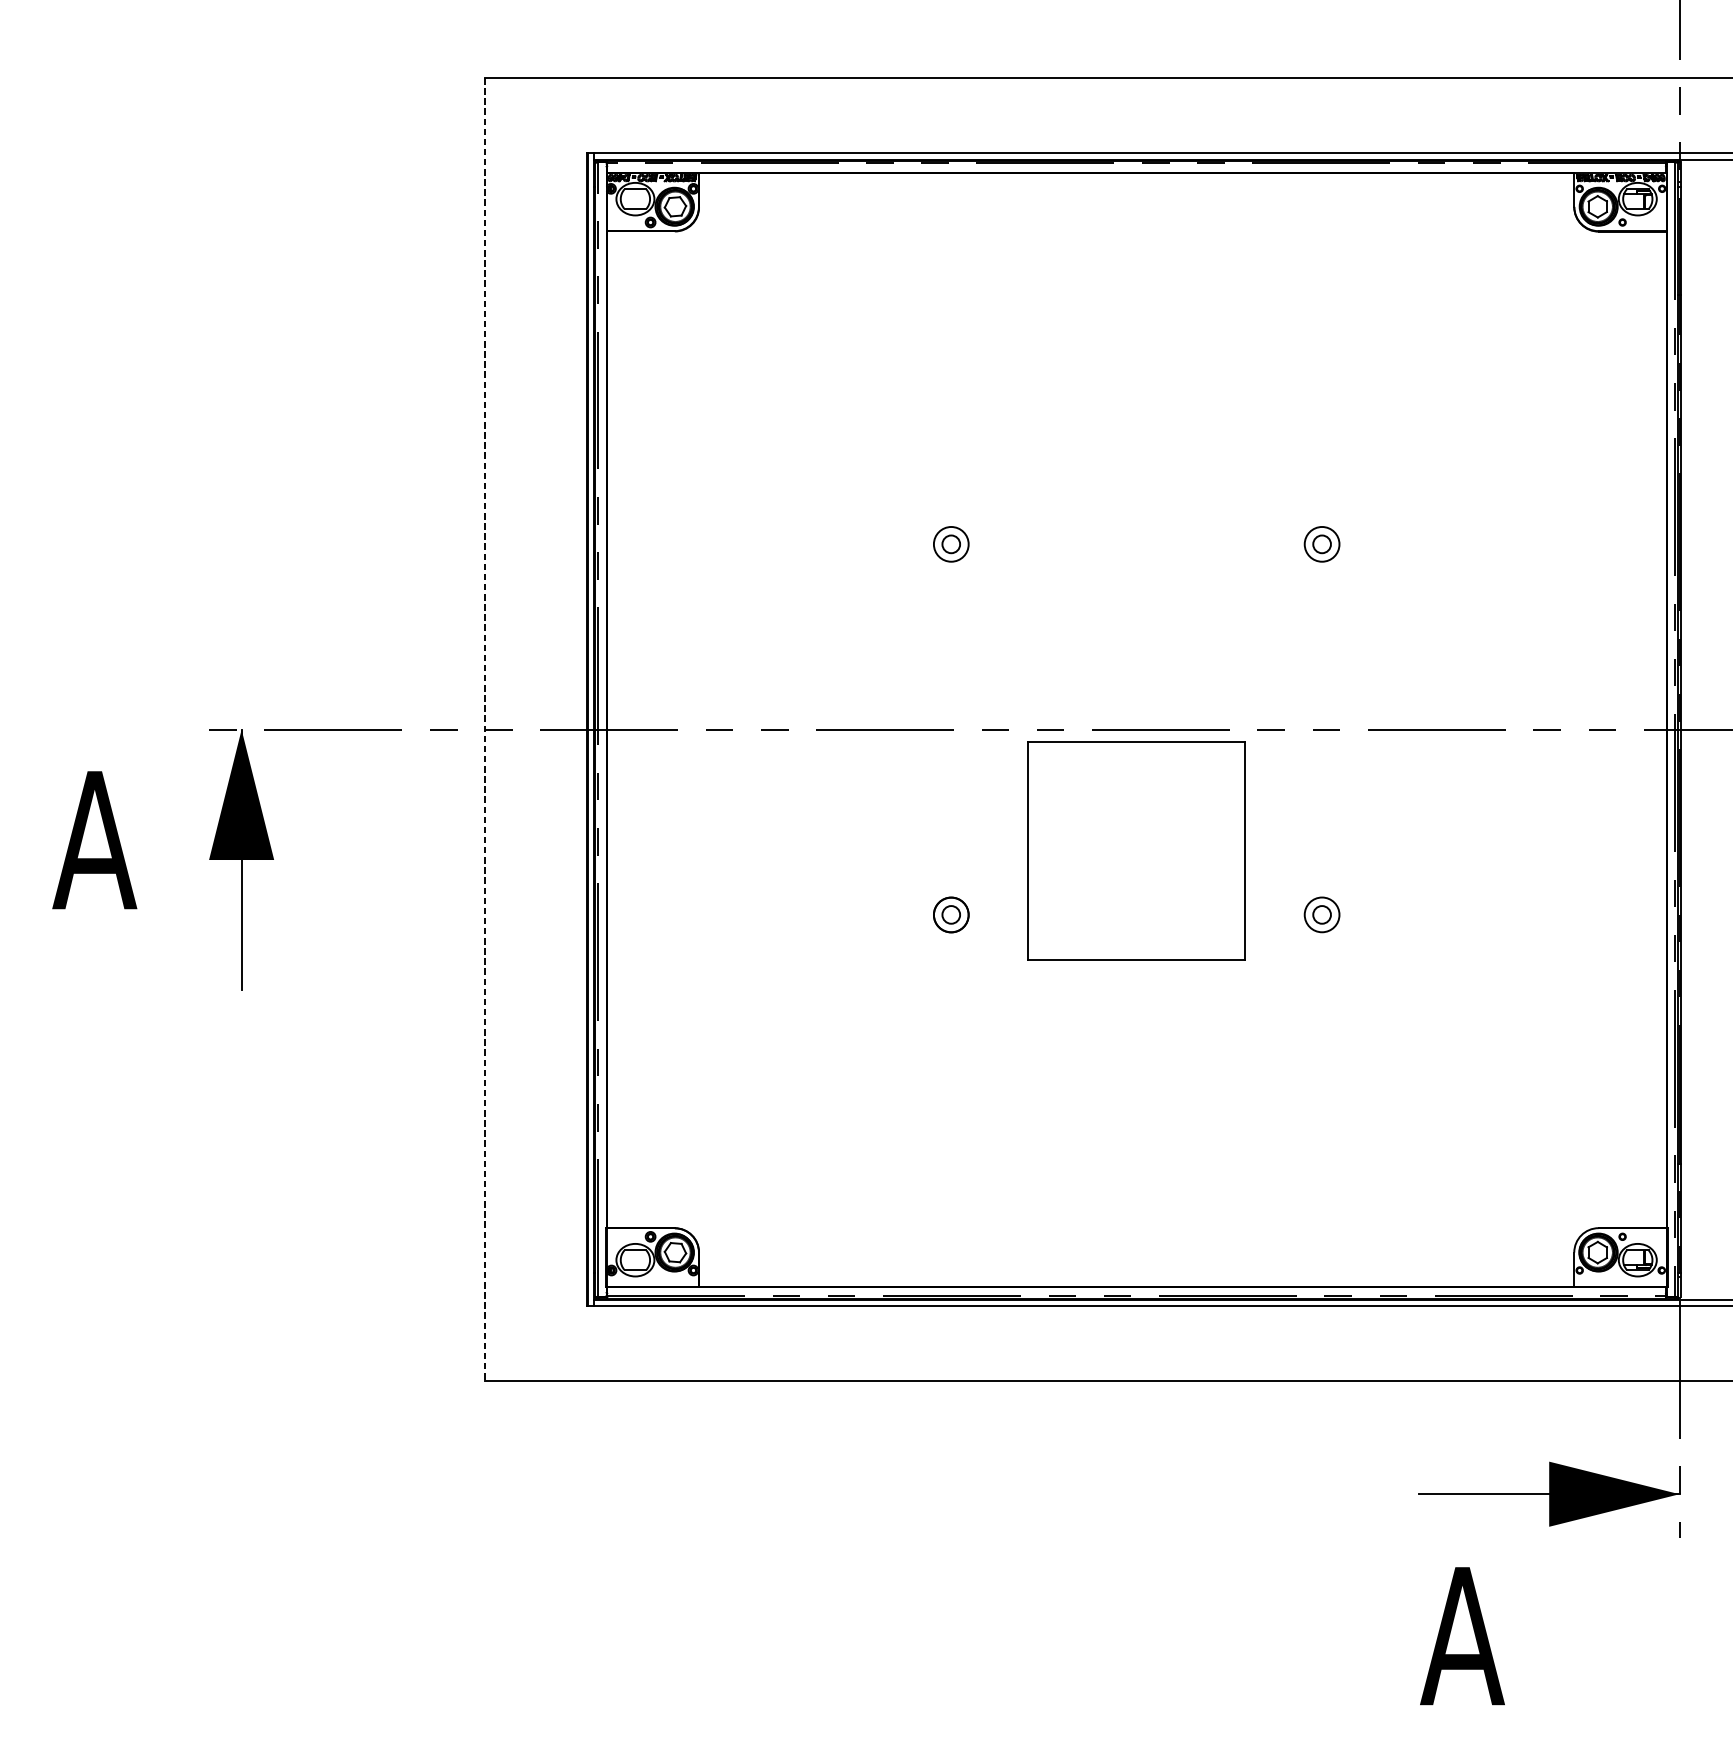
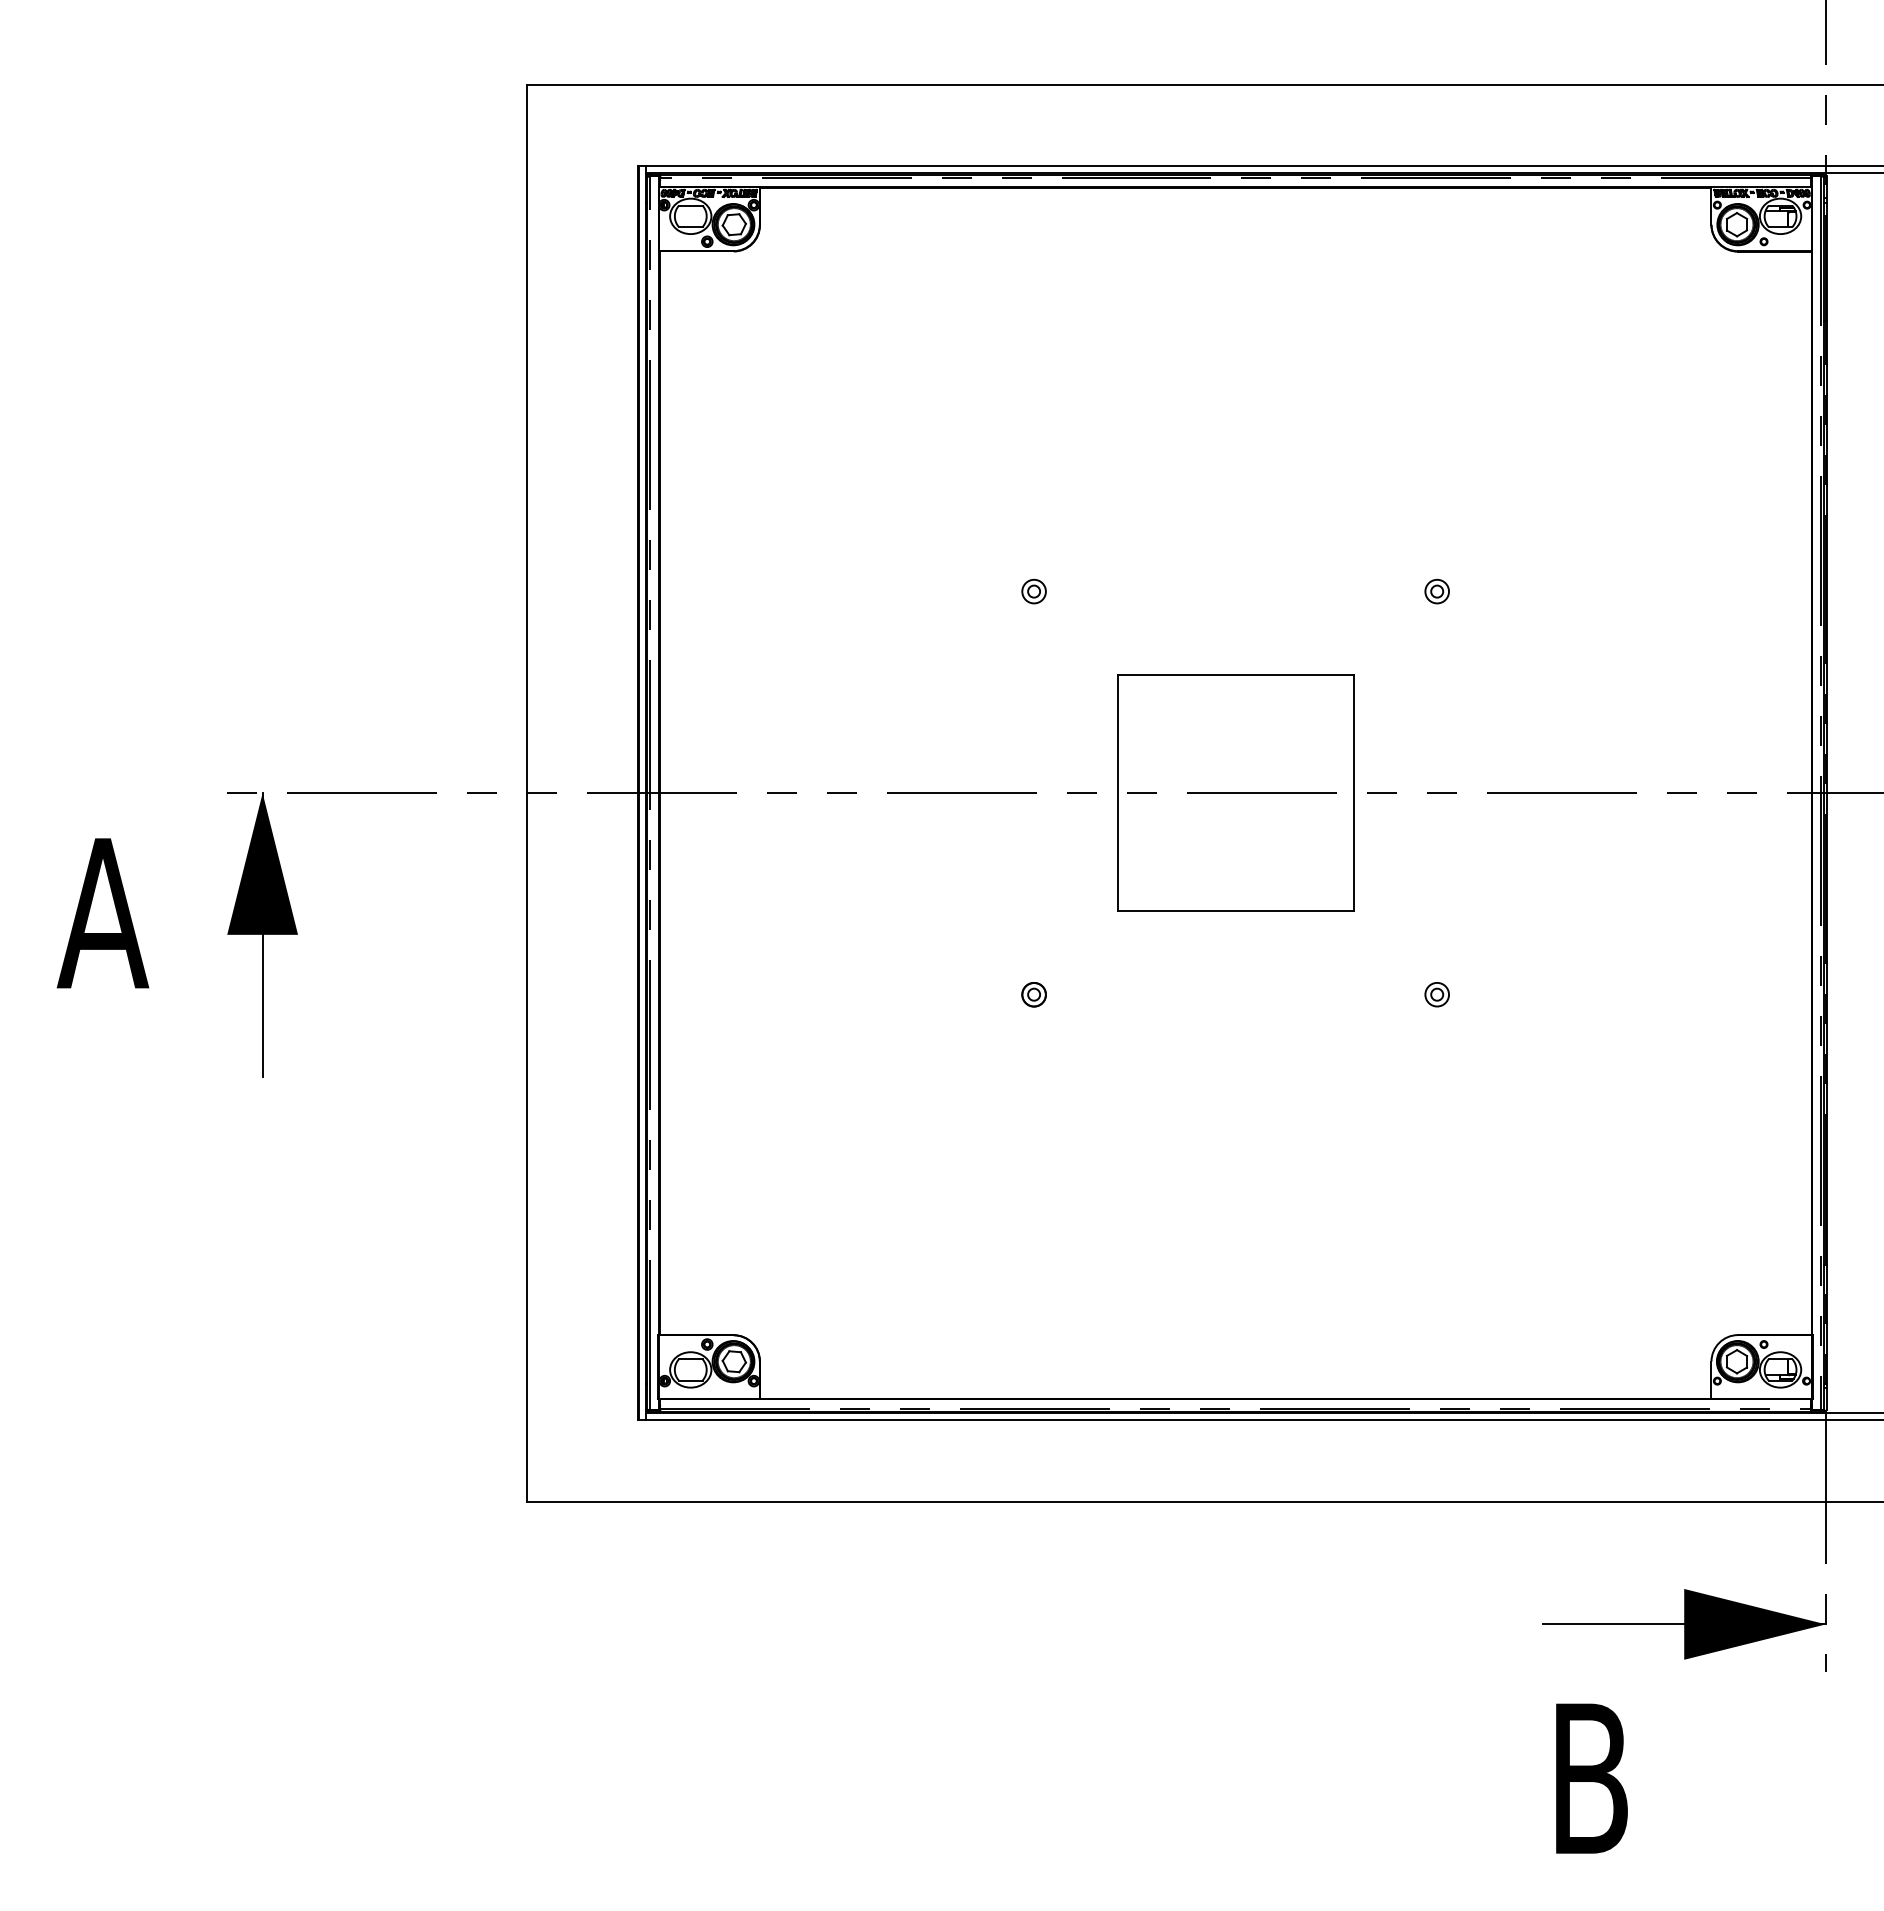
part: (950, 544) -> (1033, 591), size x0.62
part: (1321, 544) -> (1436, 591), size x0.62
line: (485, 729) -> (527, 793), dashed -> solid
part: (1136, 850) -> (1235, 792), moved
part: (950, 914) -> (1033, 994), size x0.62
part: (1321, 914) -> (1436, 994), size x0.62
text: (1462, 1635) -> (1589, 1778), A -> B

